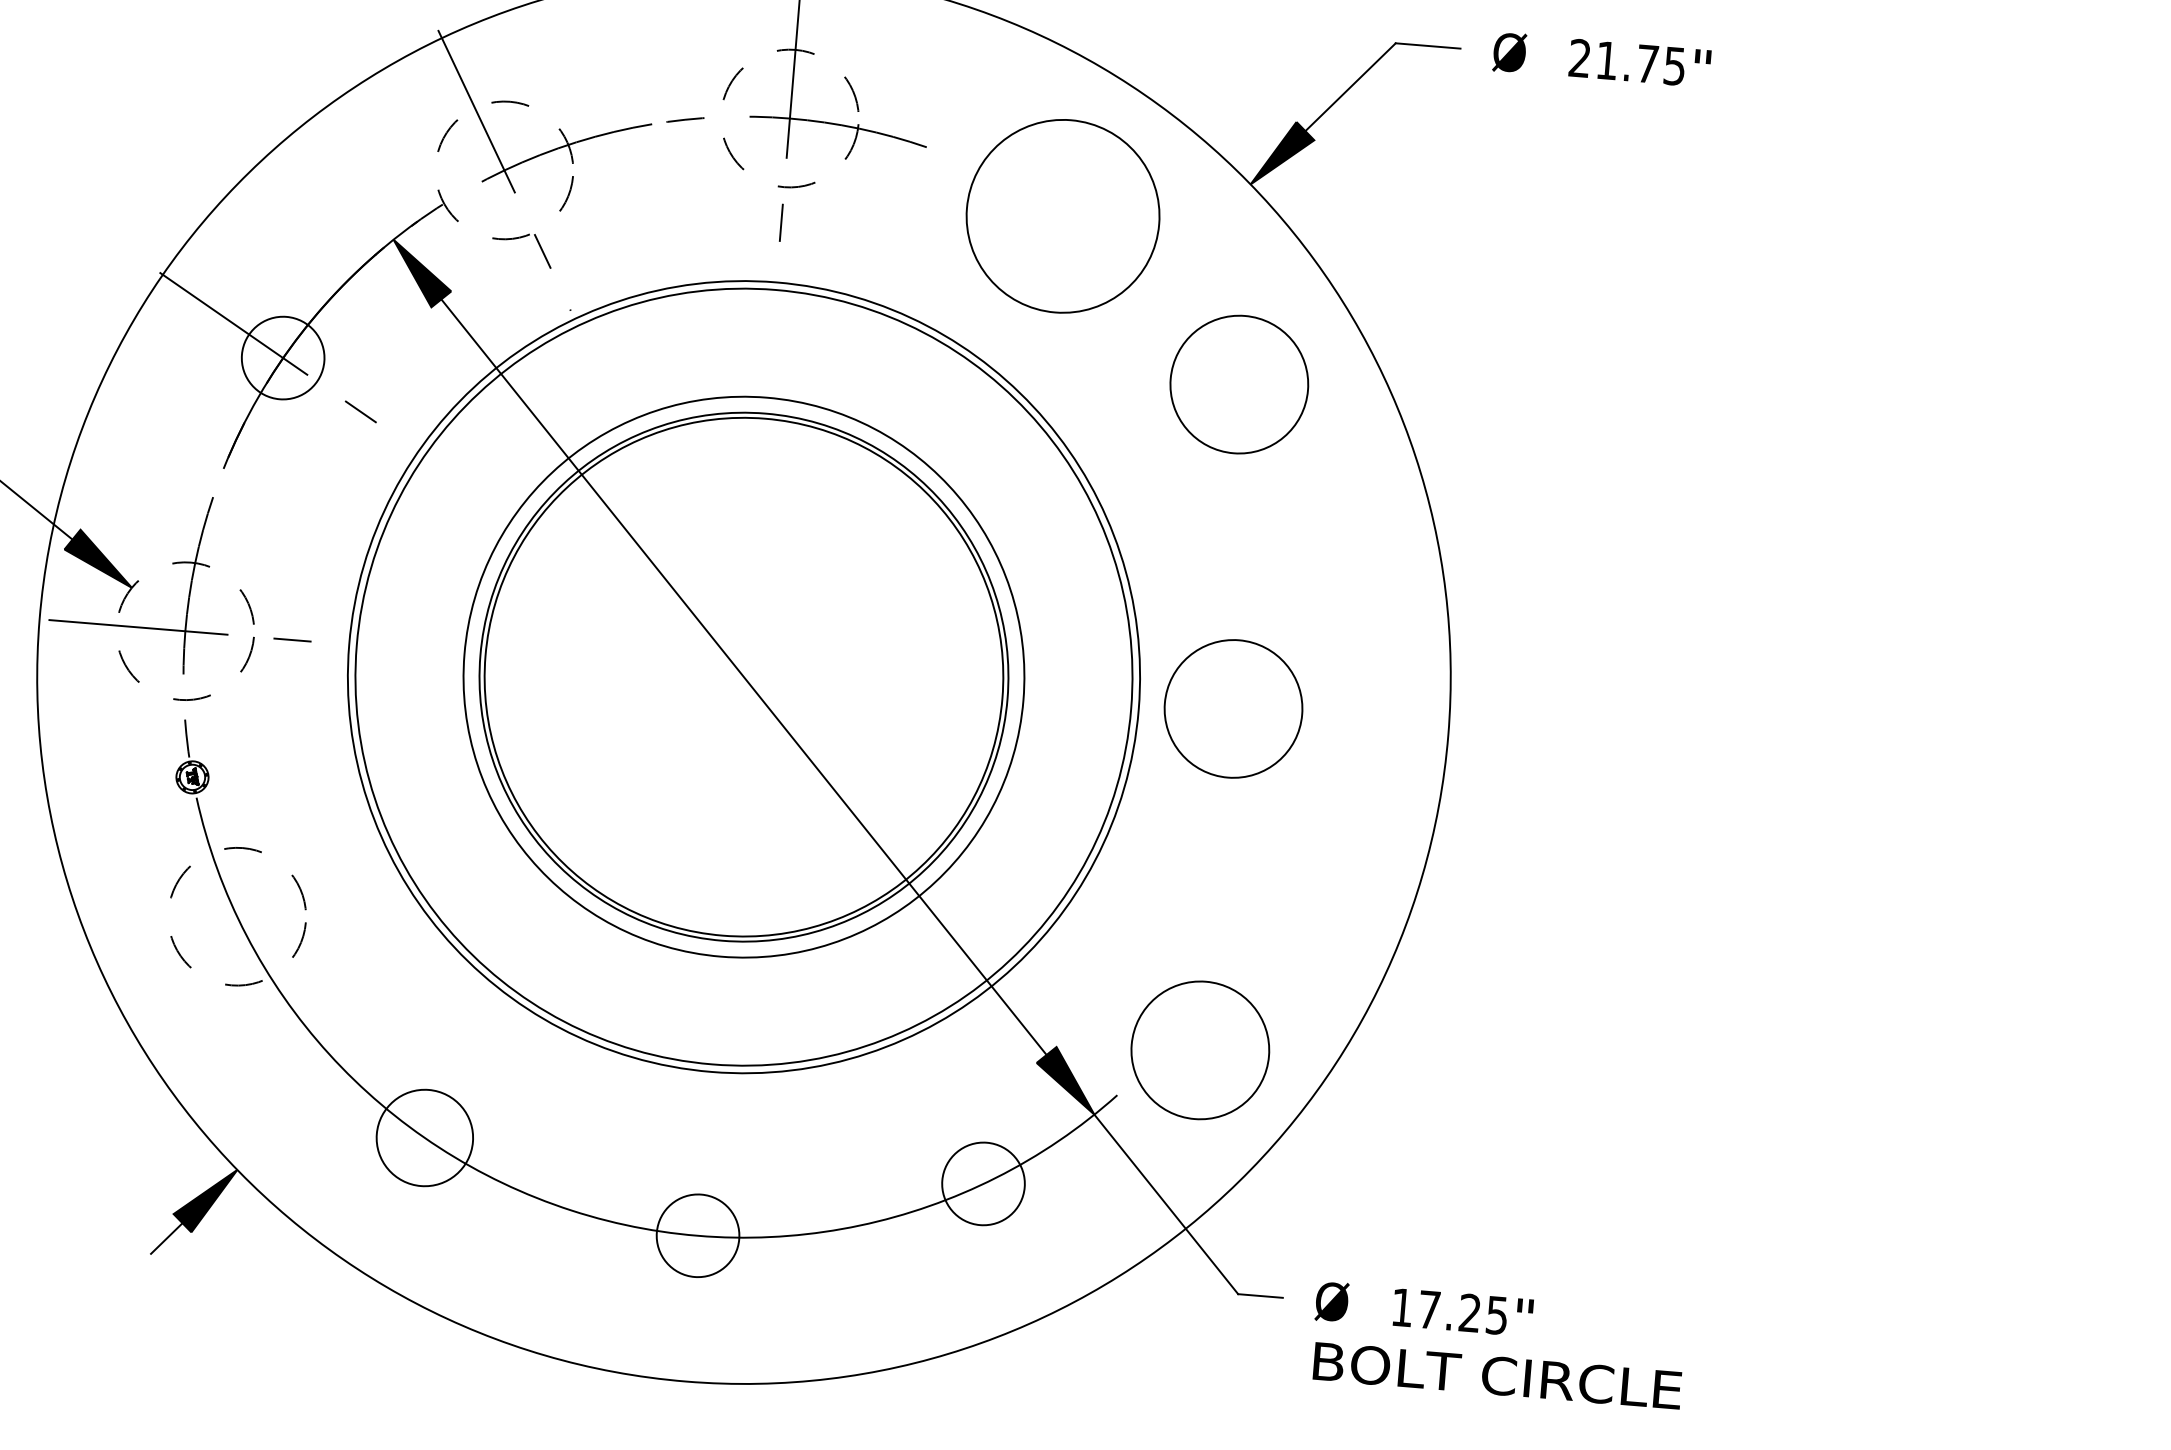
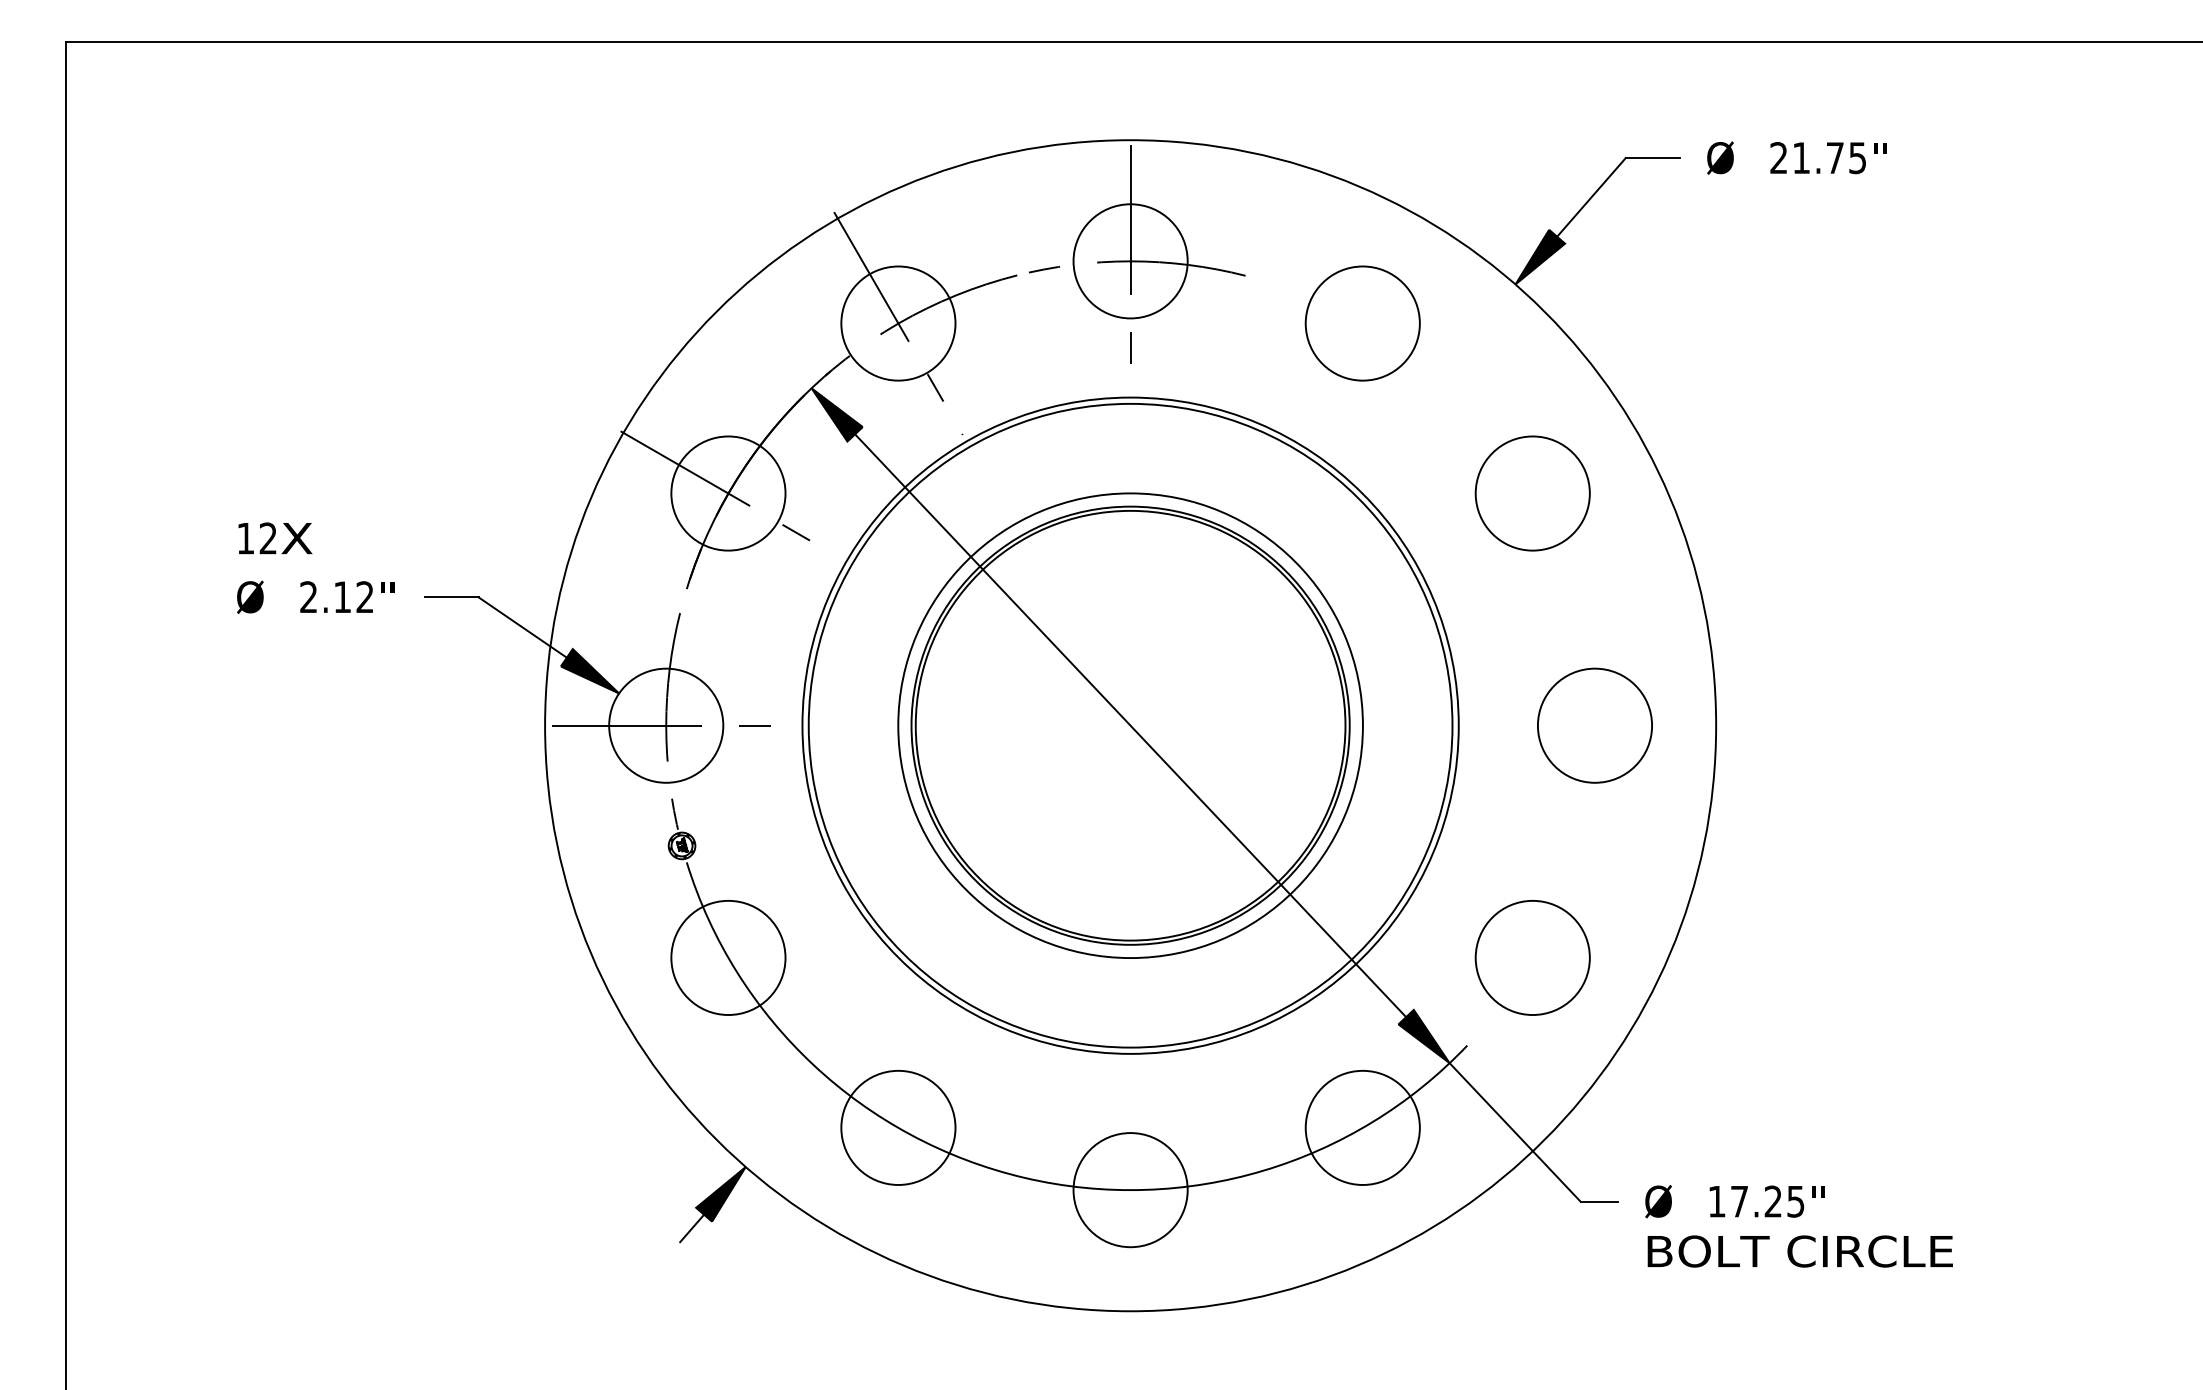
circle: (789, 118) -> (1130, 261), dashed -> solid
circle: (504, 170) -> (898, 323), dashed -> solid
circle: (1062, 216) -> (1362, 323), size x0.71
circle: (283, 358) -> (728, 493), size x1.67
circle: (1239, 384) -> (1532, 493), moved
circle: (185, 630) -> (666, 725), dashed -> solid
circle: (1232, 708) -> (1594, 725), moved
circle: (237, 916) -> (728, 957), dashed -> solid
circle: (1200, 1049) -> (1532, 957), moved
circle: (425, 1137) -> (898, 1127), size x1.43
circle: (983, 1183) -> (1362, 1127), size x1.67
circle: (697, 1236) -> (1130, 1190), size x1.67

